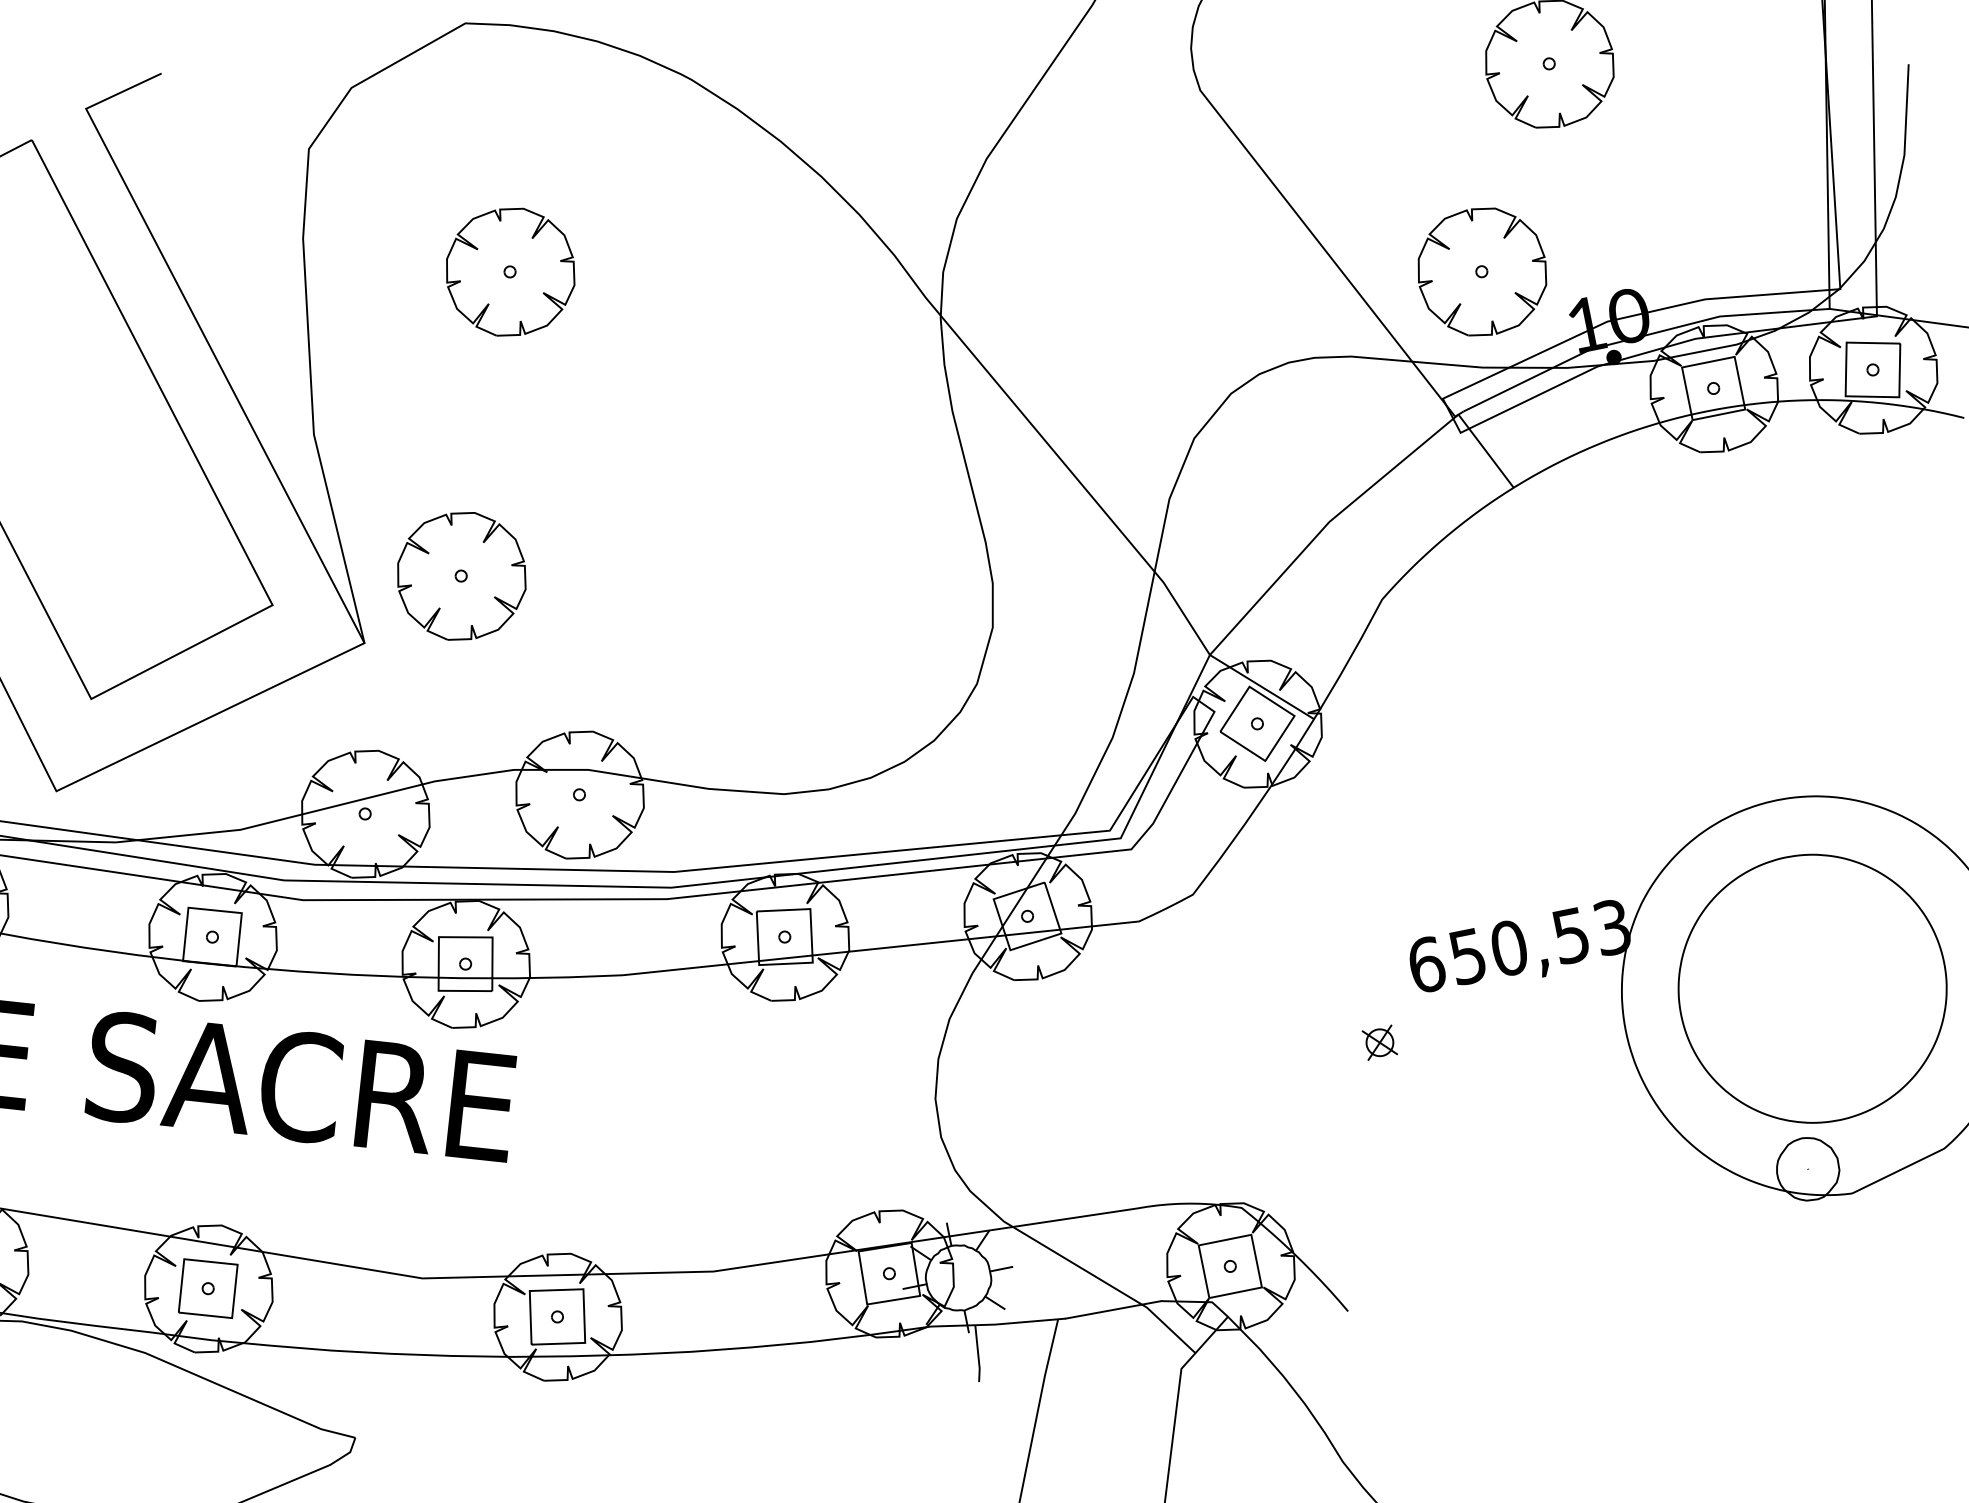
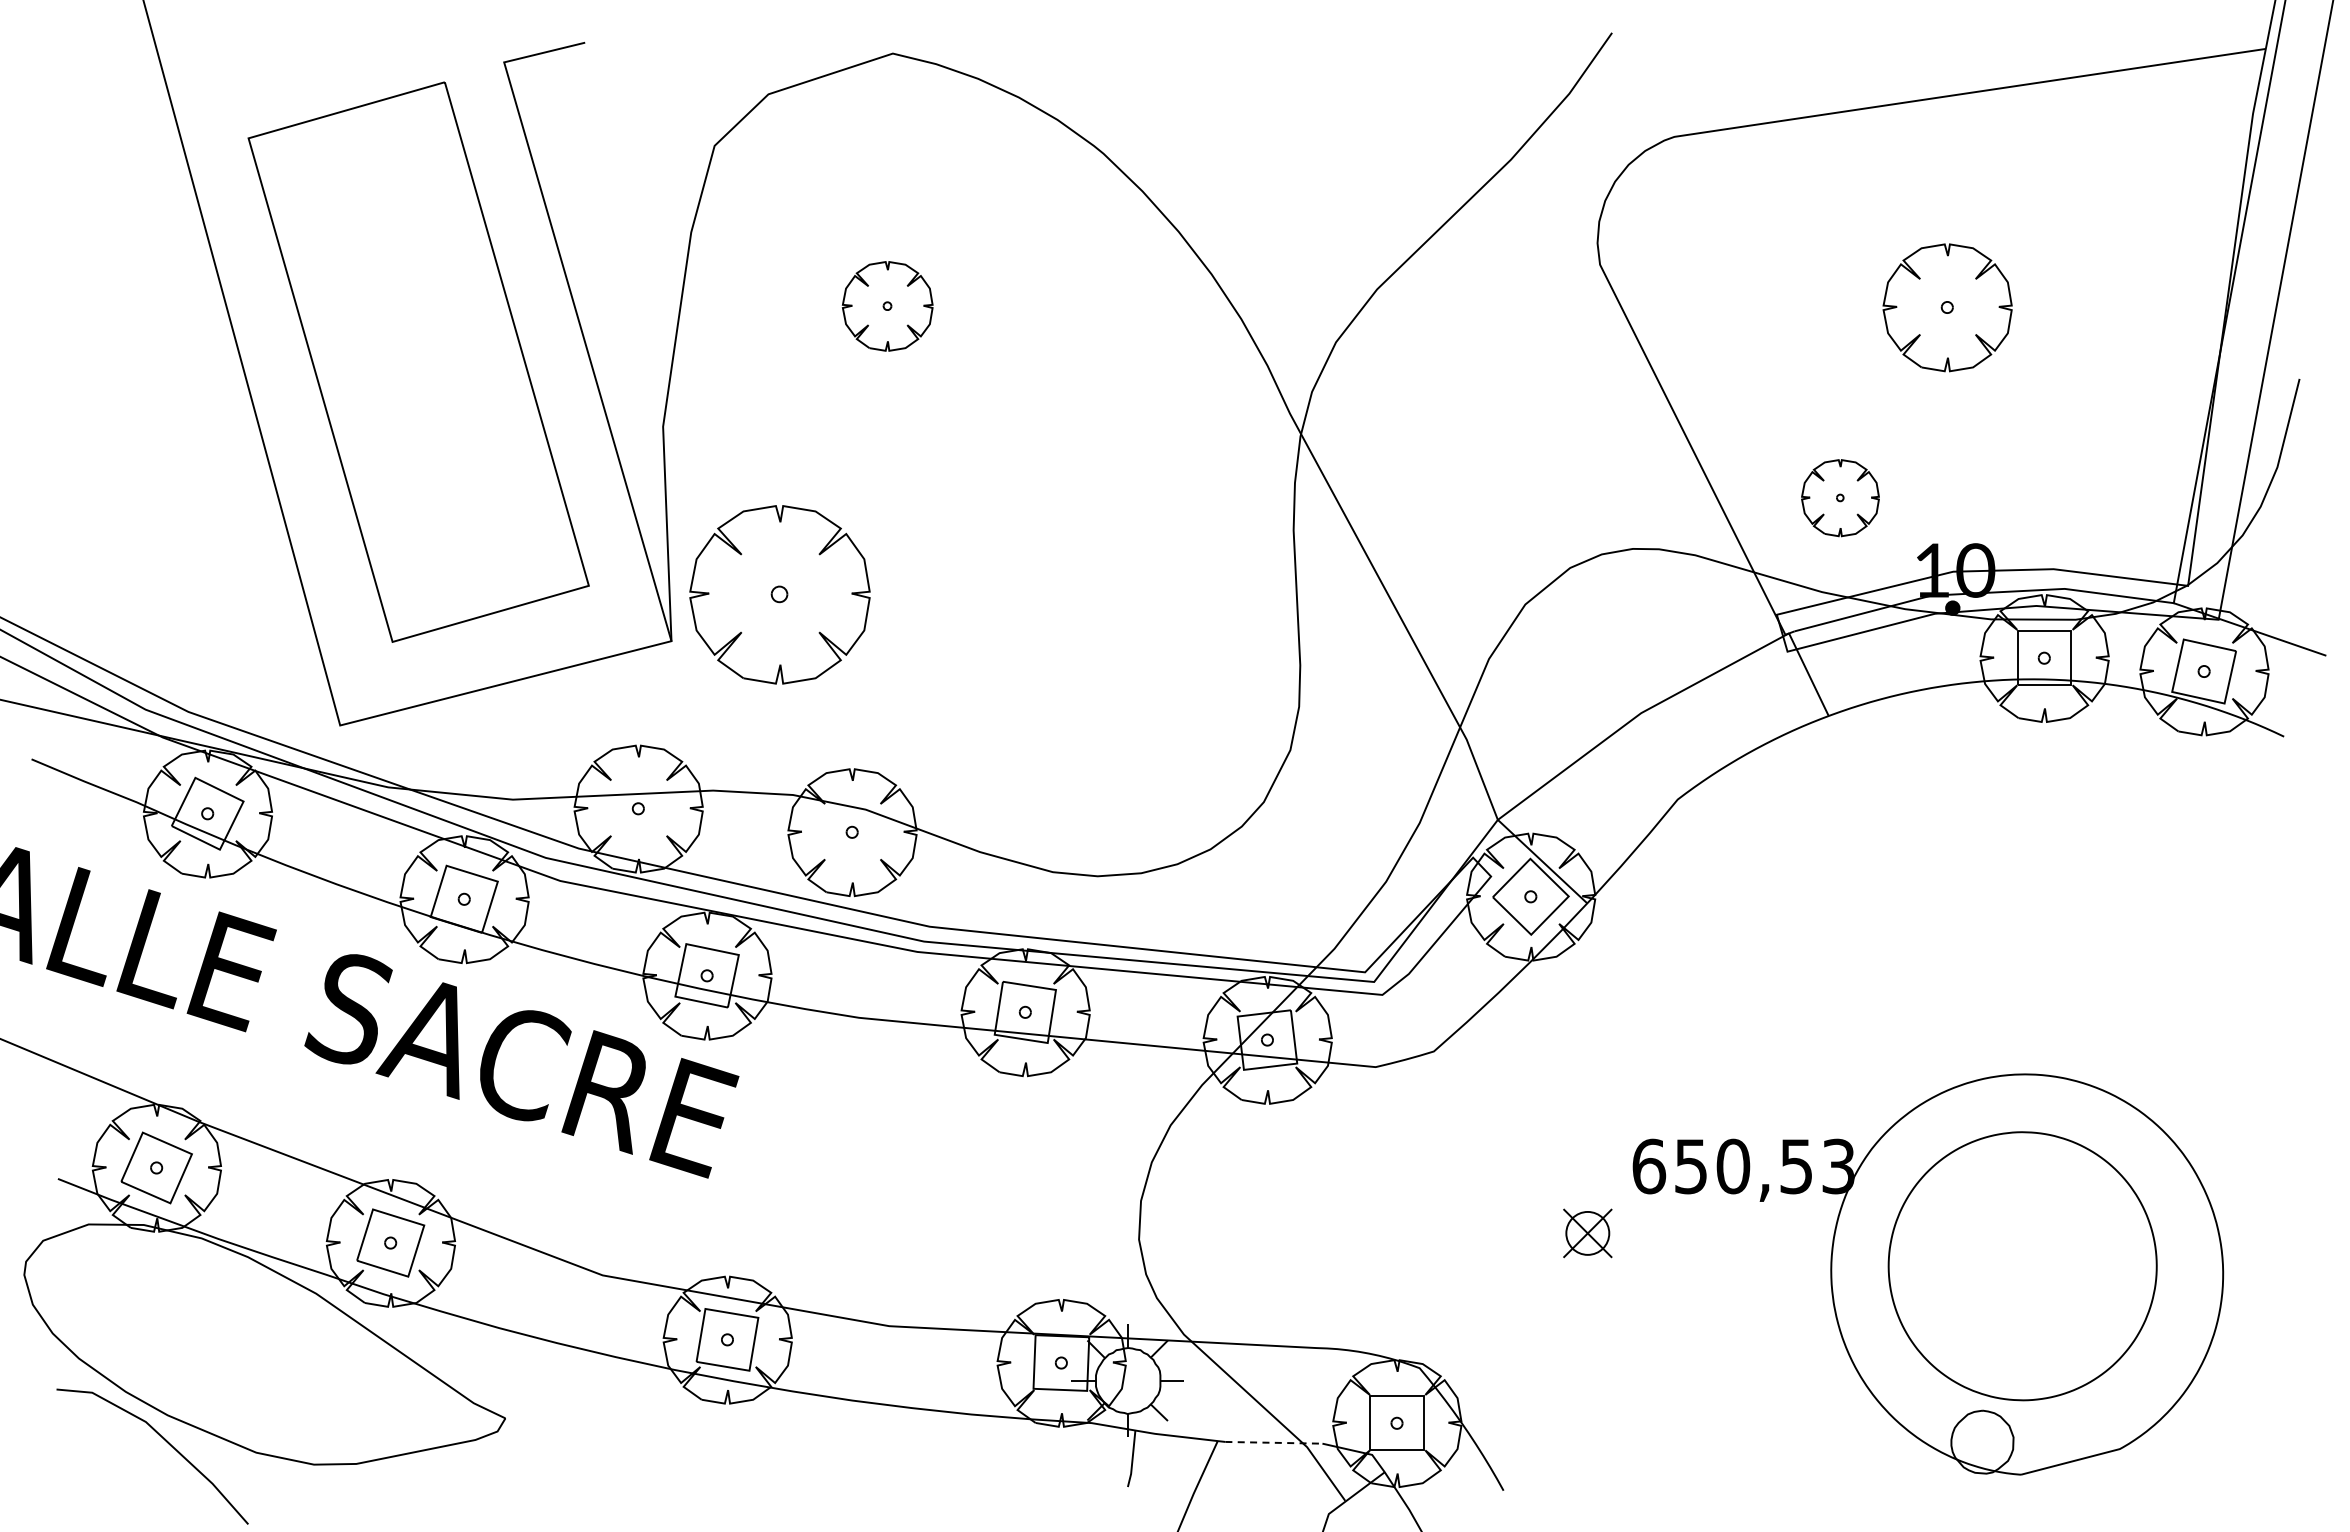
part: (1482, 271) -> (1840, 497), size x0.6
part: (510, 272) -> (887, 306), size x0.7
part: (461, 576) -> (779, 594), size x1.4
part: (1379, 1042) -> (1587, 1233), size x1.6
line: (1113, 1309) -> (1273, 1442), solid -> dashed

